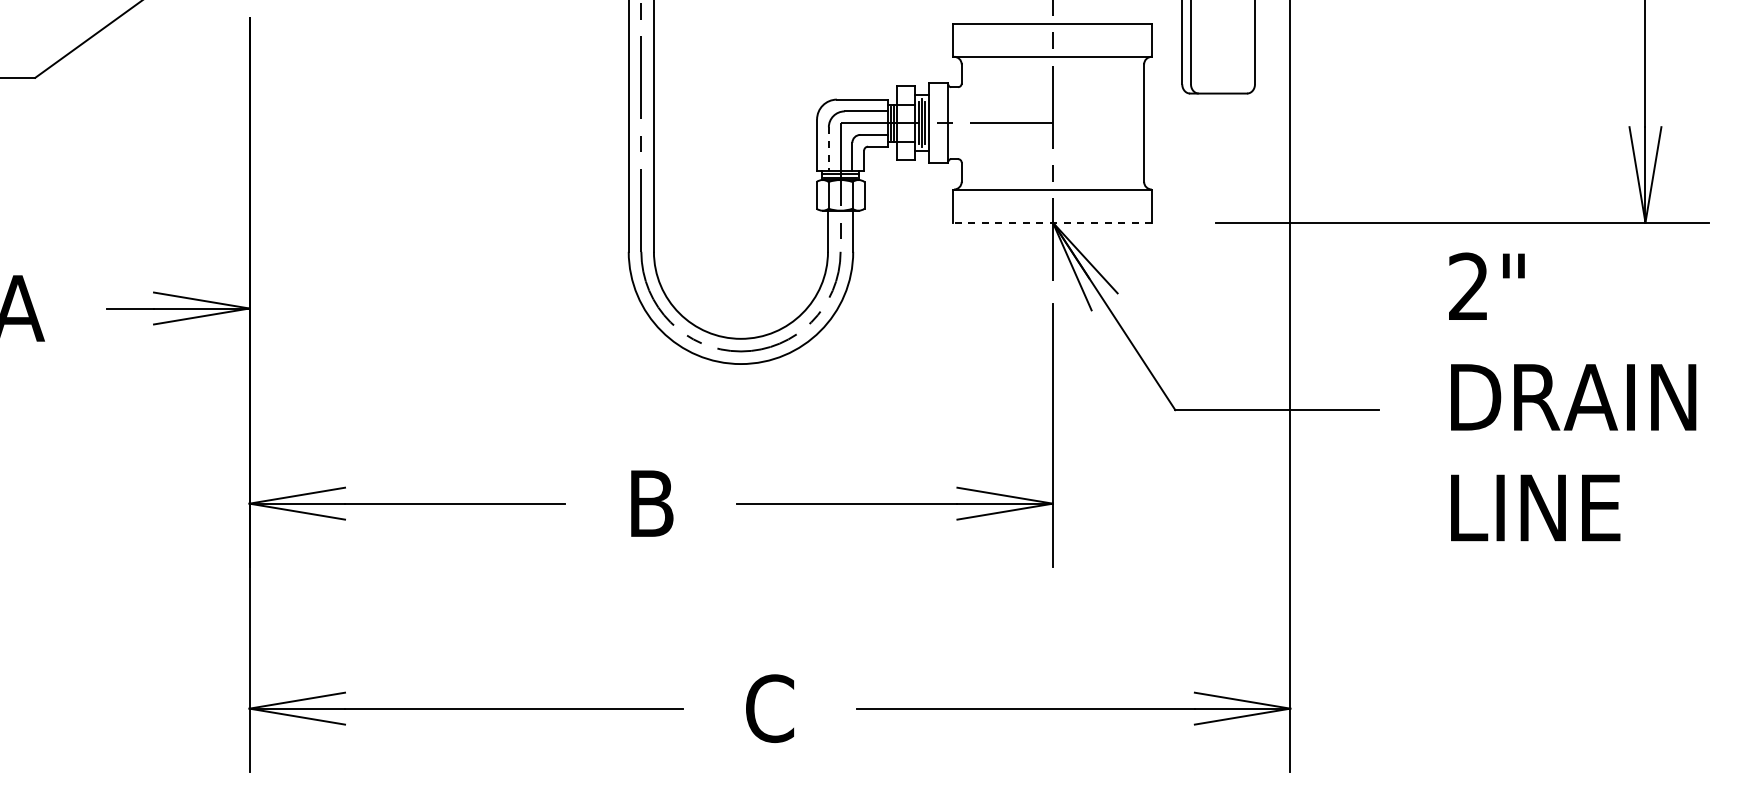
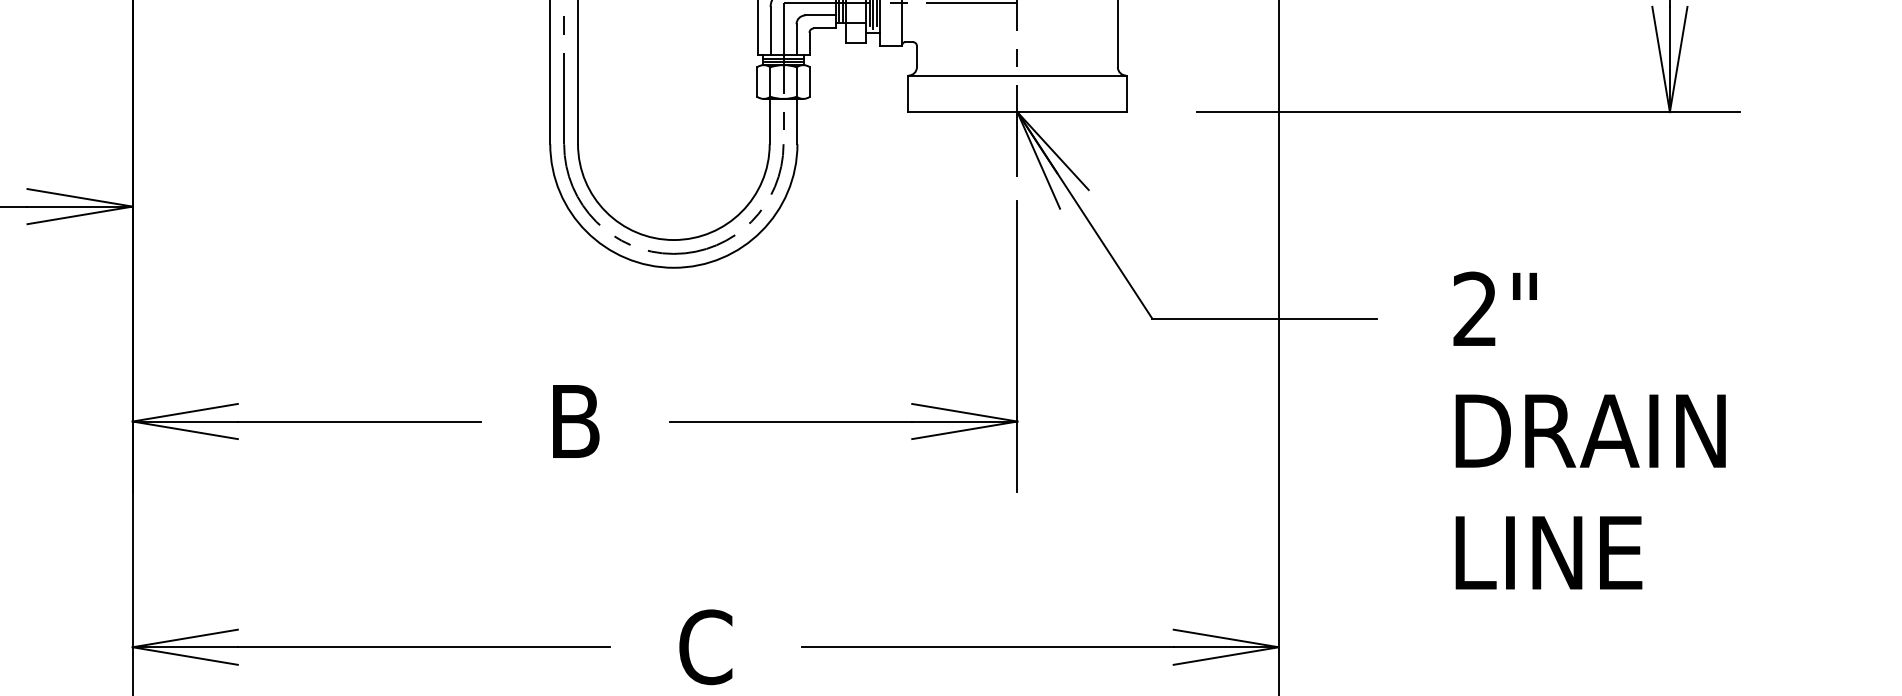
line: (828, 149) -> (770, 31), dashed -> solid
line: (1052, 222) -> (1016, 111), dashed -> solid
text: (1572, 396) -> (1589, 430), moved

